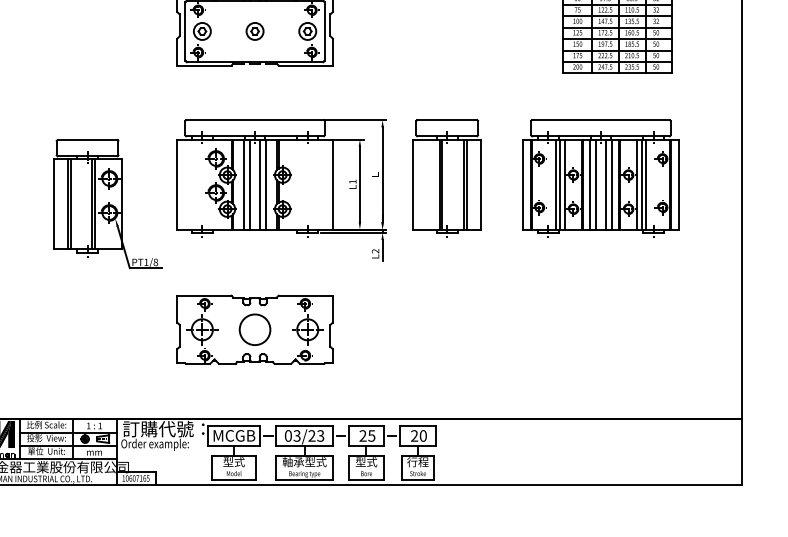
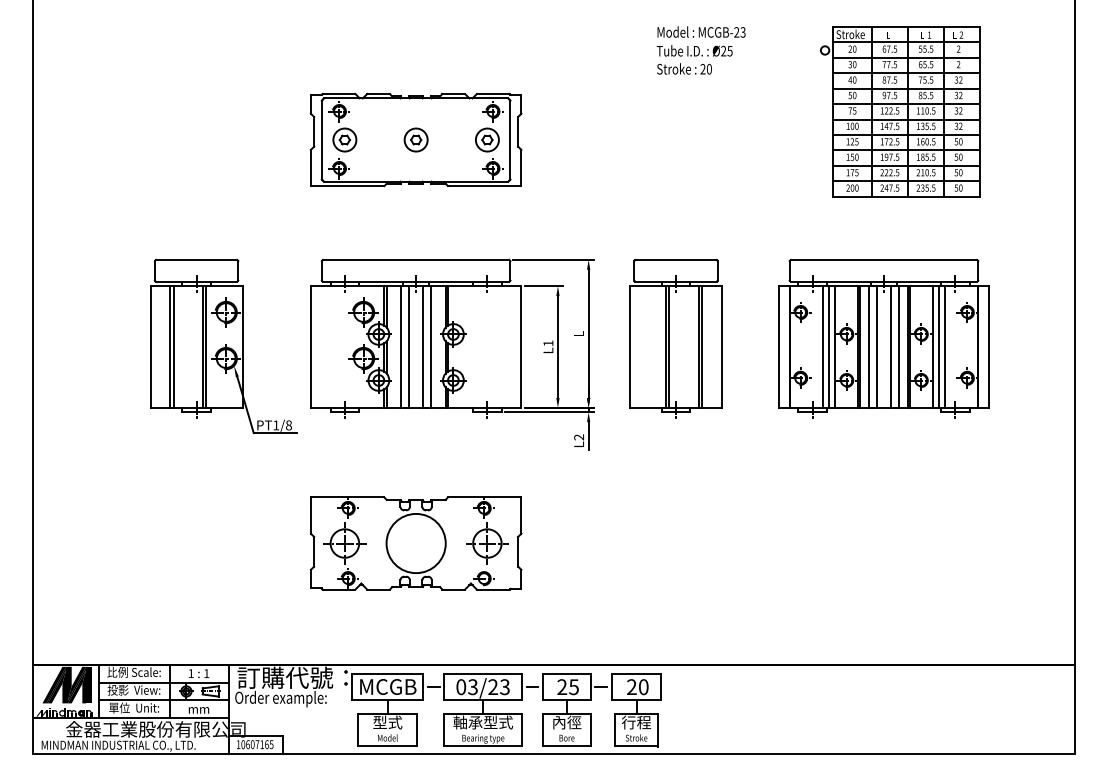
part: (107, 204) -> (223, 346), moved
circle: (254, 329) -> (415, 543), size x1.43
text: (366, 462) -> (566, 722), 型式 -> 內徑

